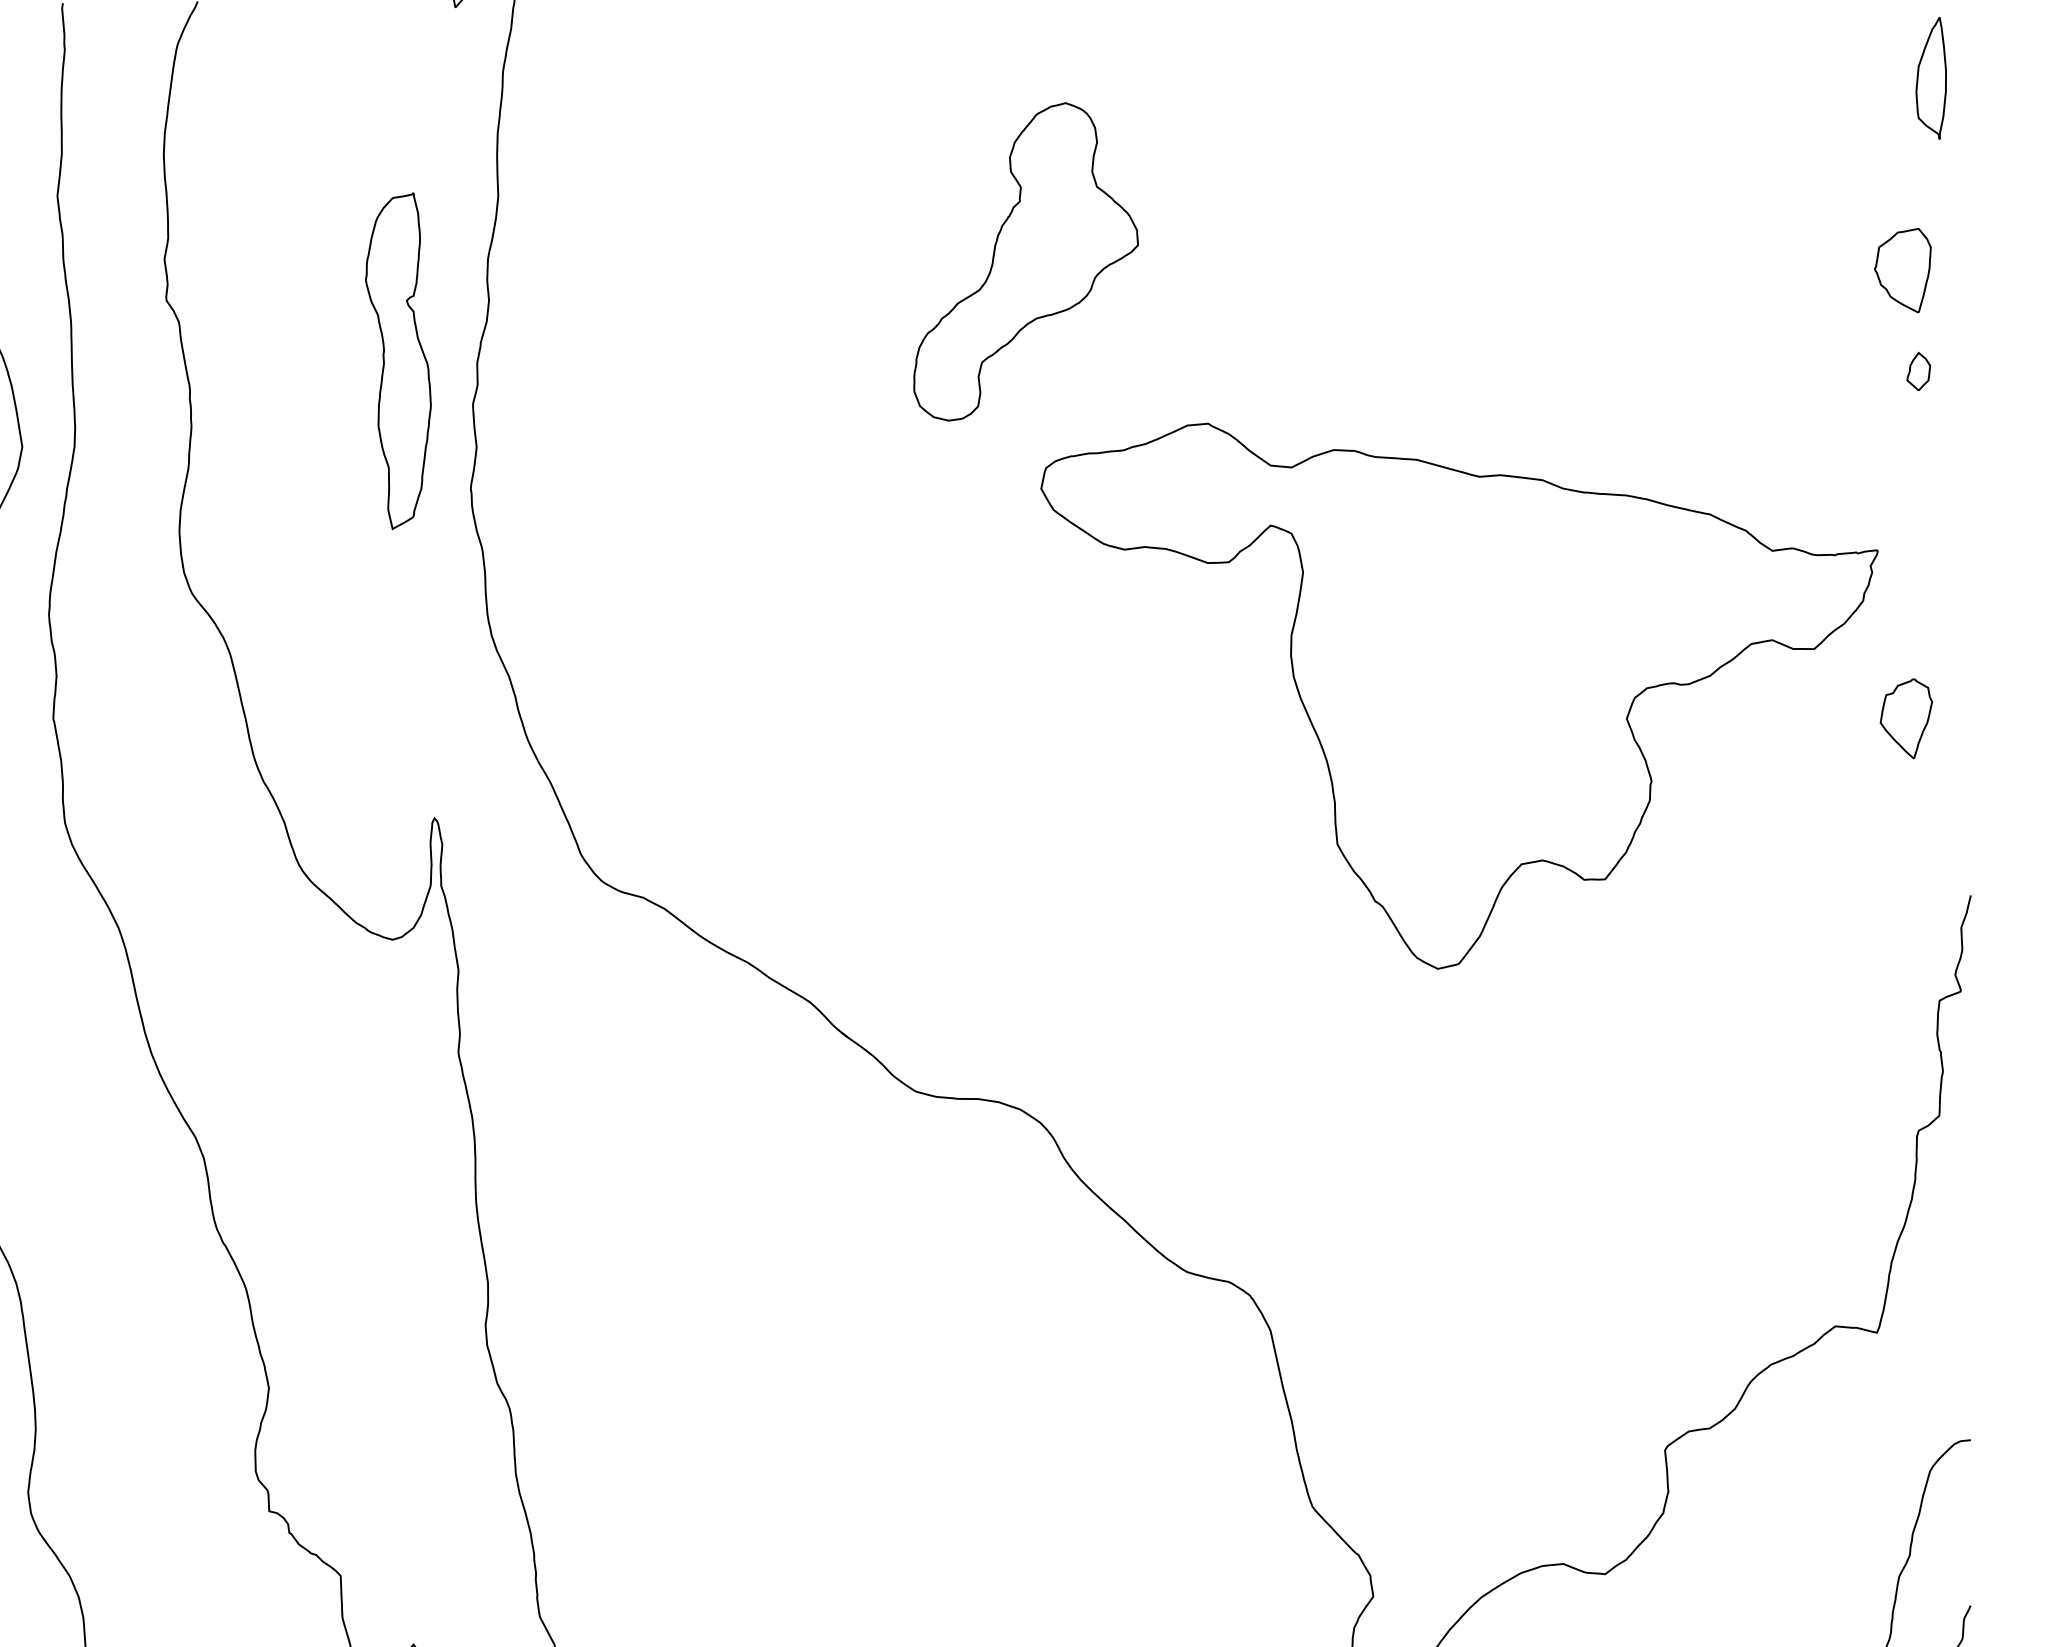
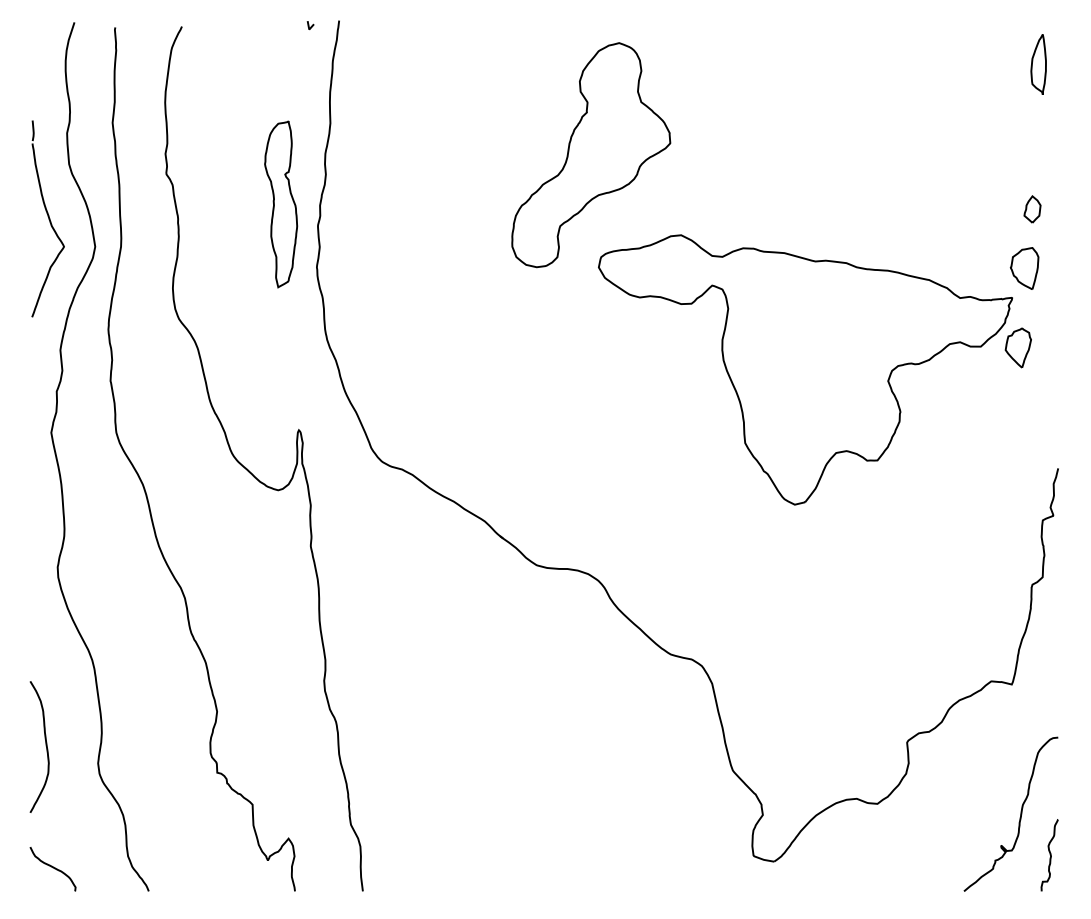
part: (1026, 262) -> (591, 155), size x1.43
part: (1902, 270) -> (1024, 268), moved
part: (1918, 371) -> (1032, 209), size x1.43
part: (1904, 717) -> (1017, 347), moved

